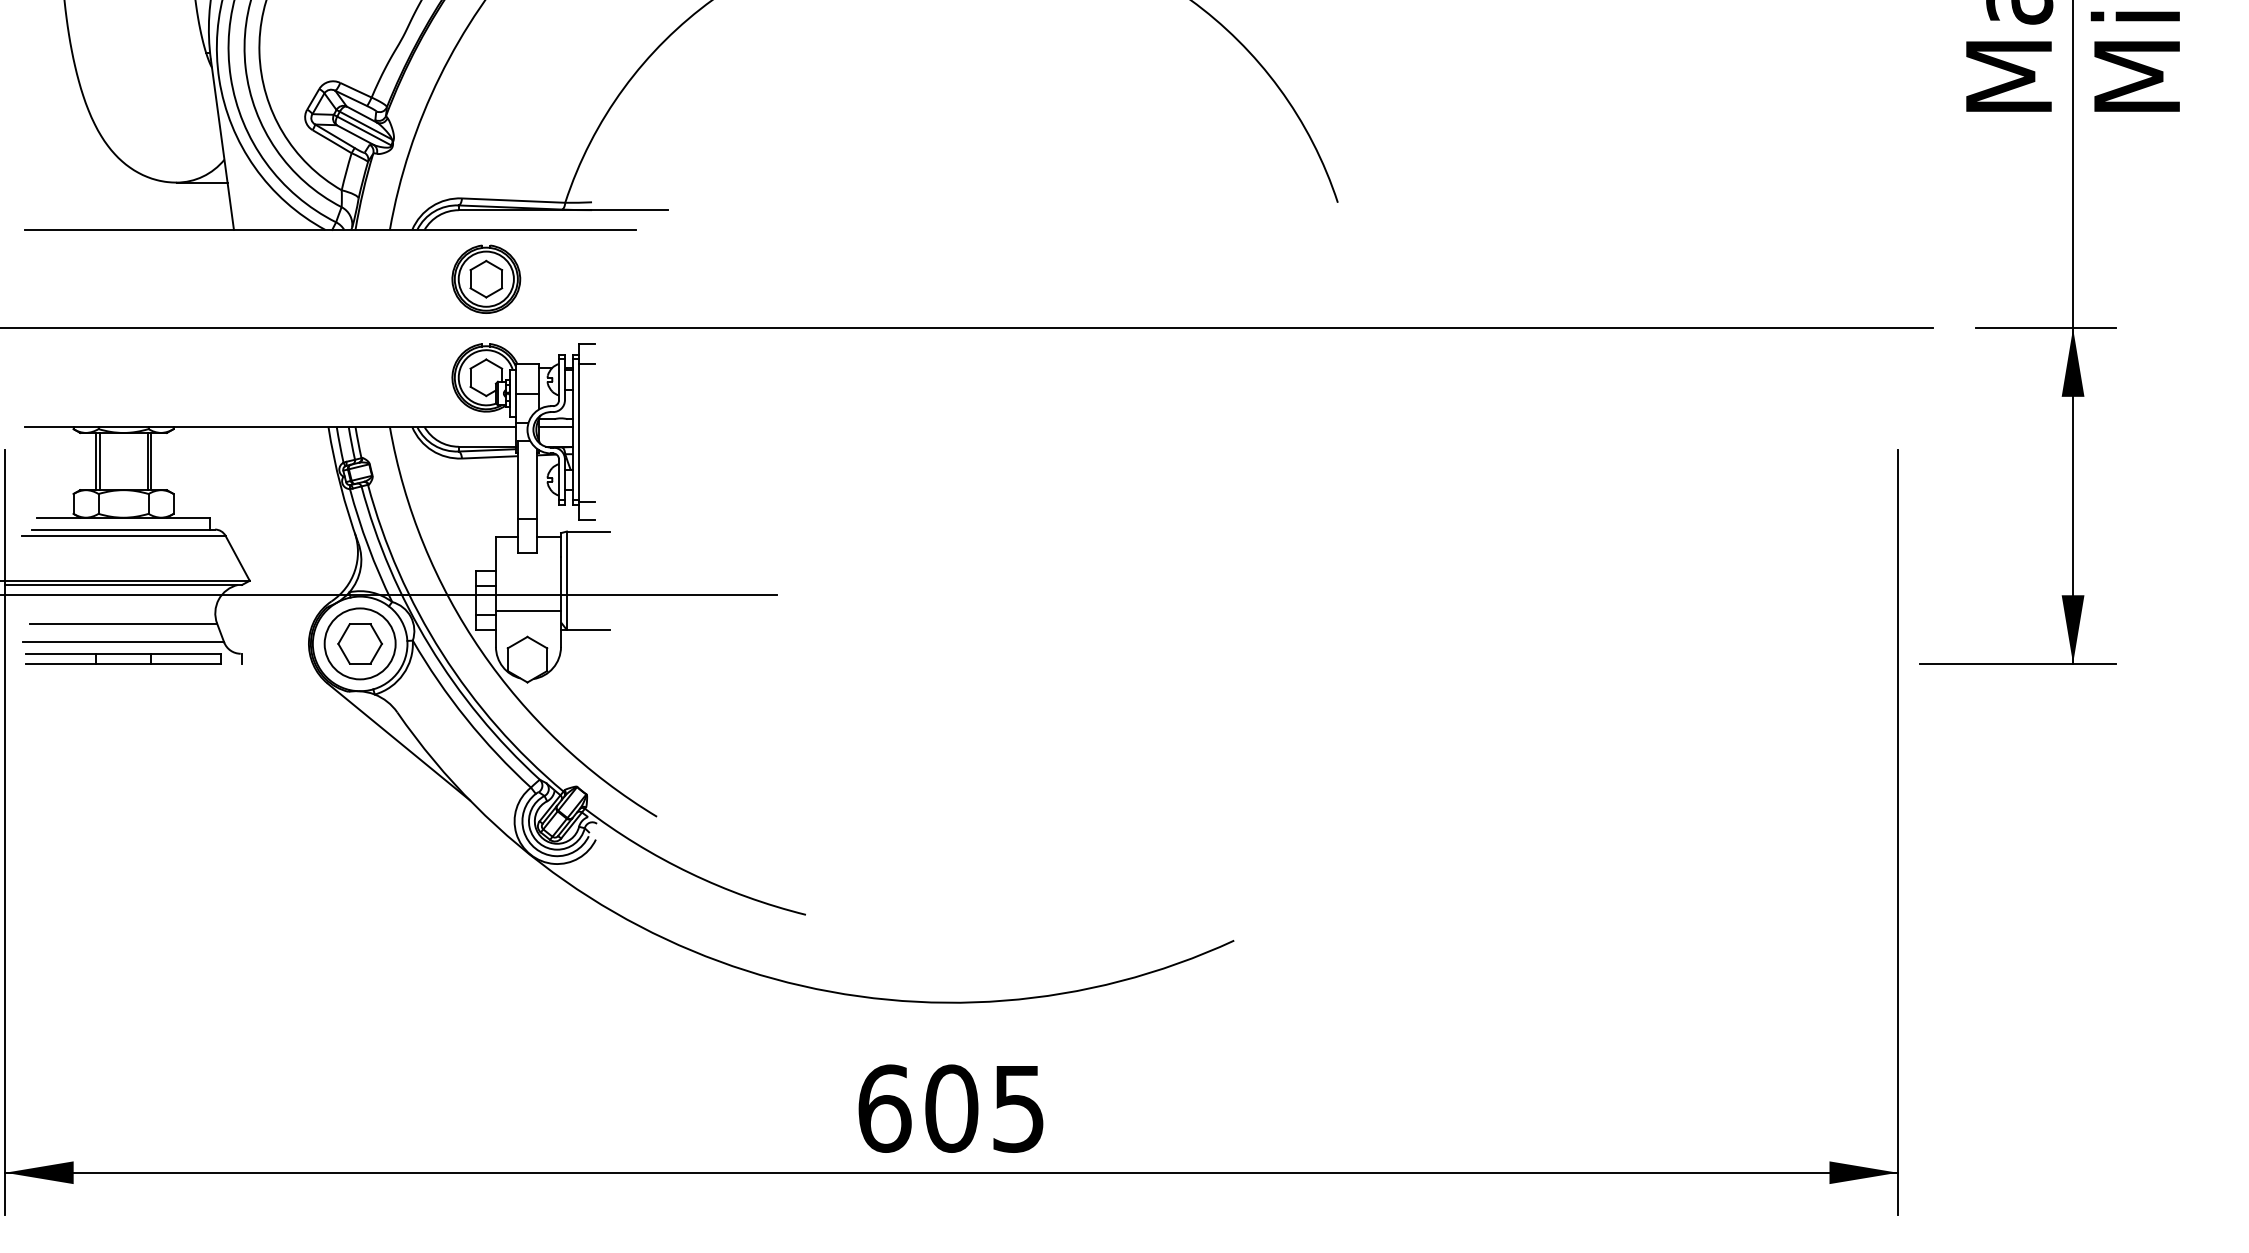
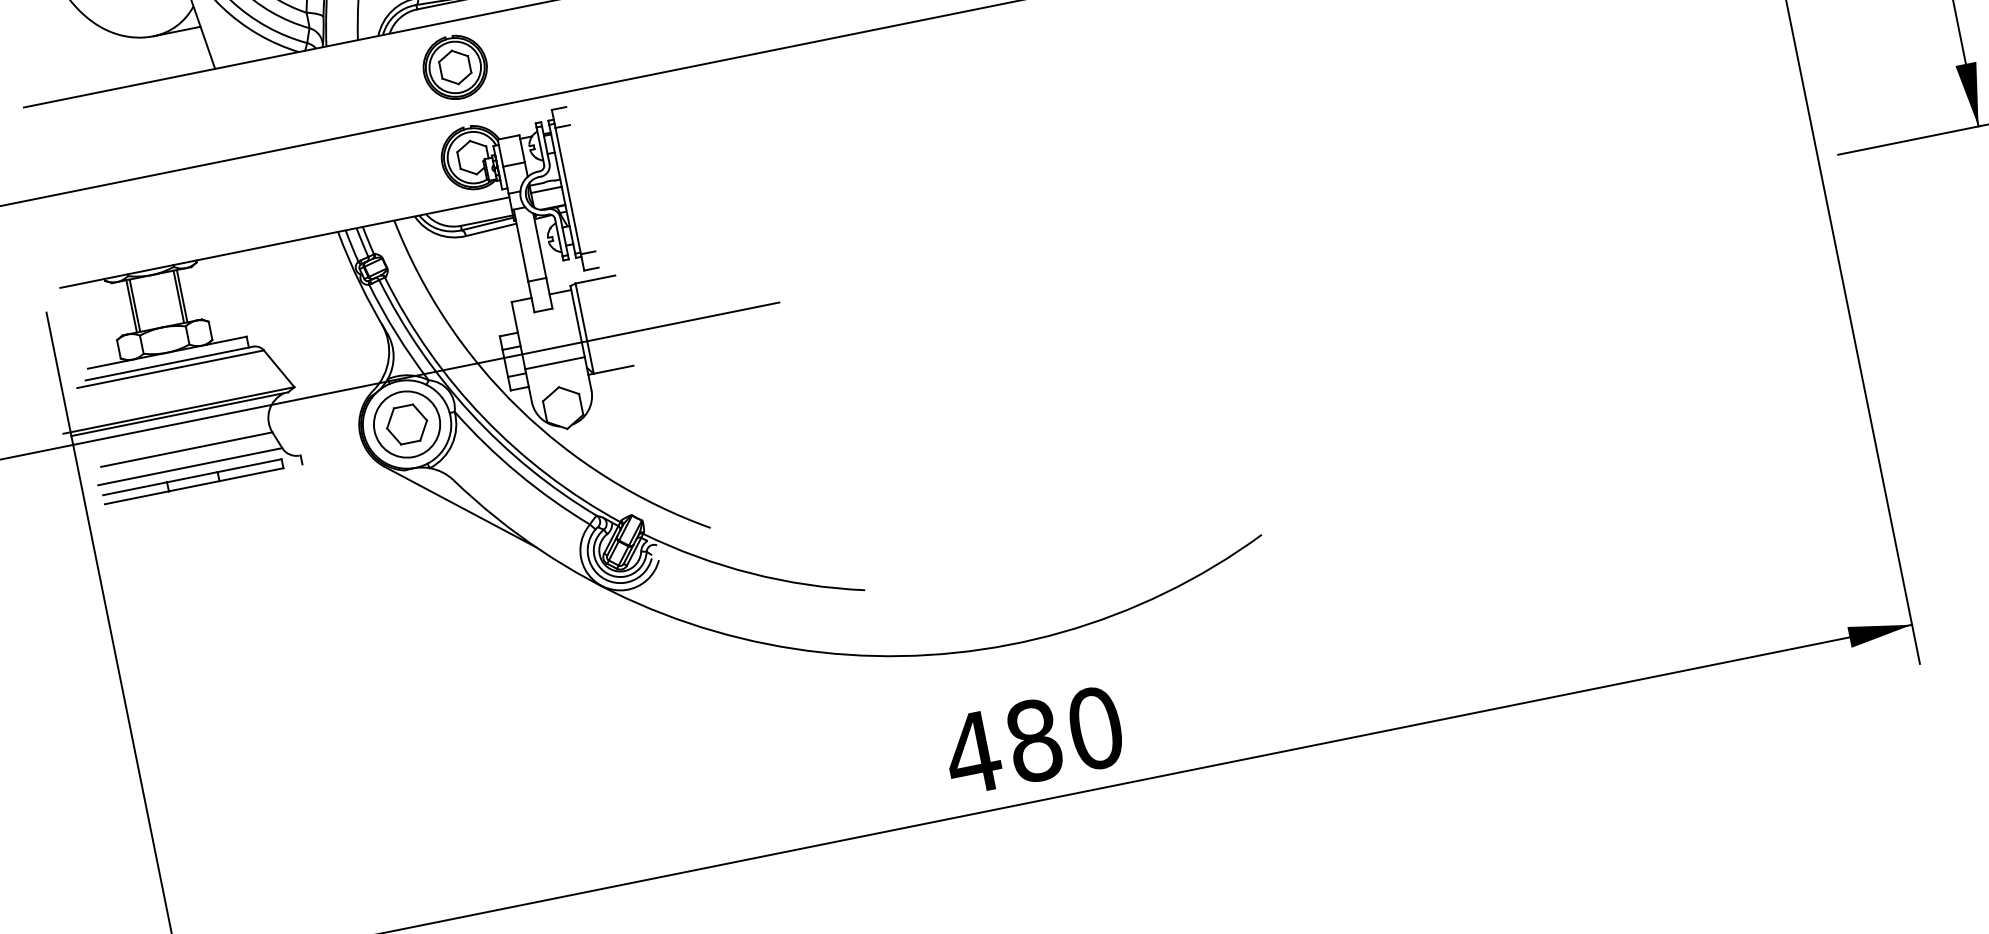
text: (950, 1108) -> (1033, 740), 605 -> 480

